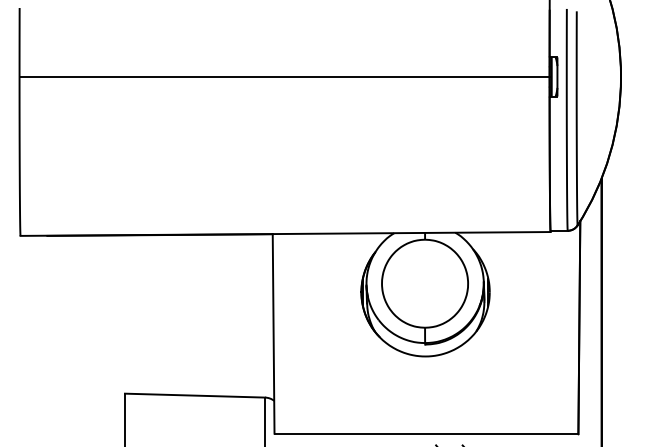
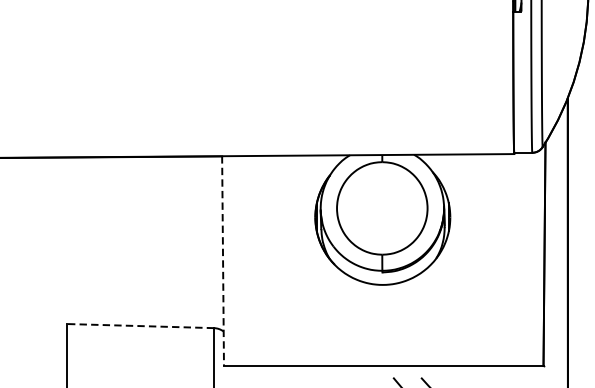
line: (273, 333) -> (222, 260), solid -> dashed
line: (194, 395) -> (139, 325), solid -> dashed

